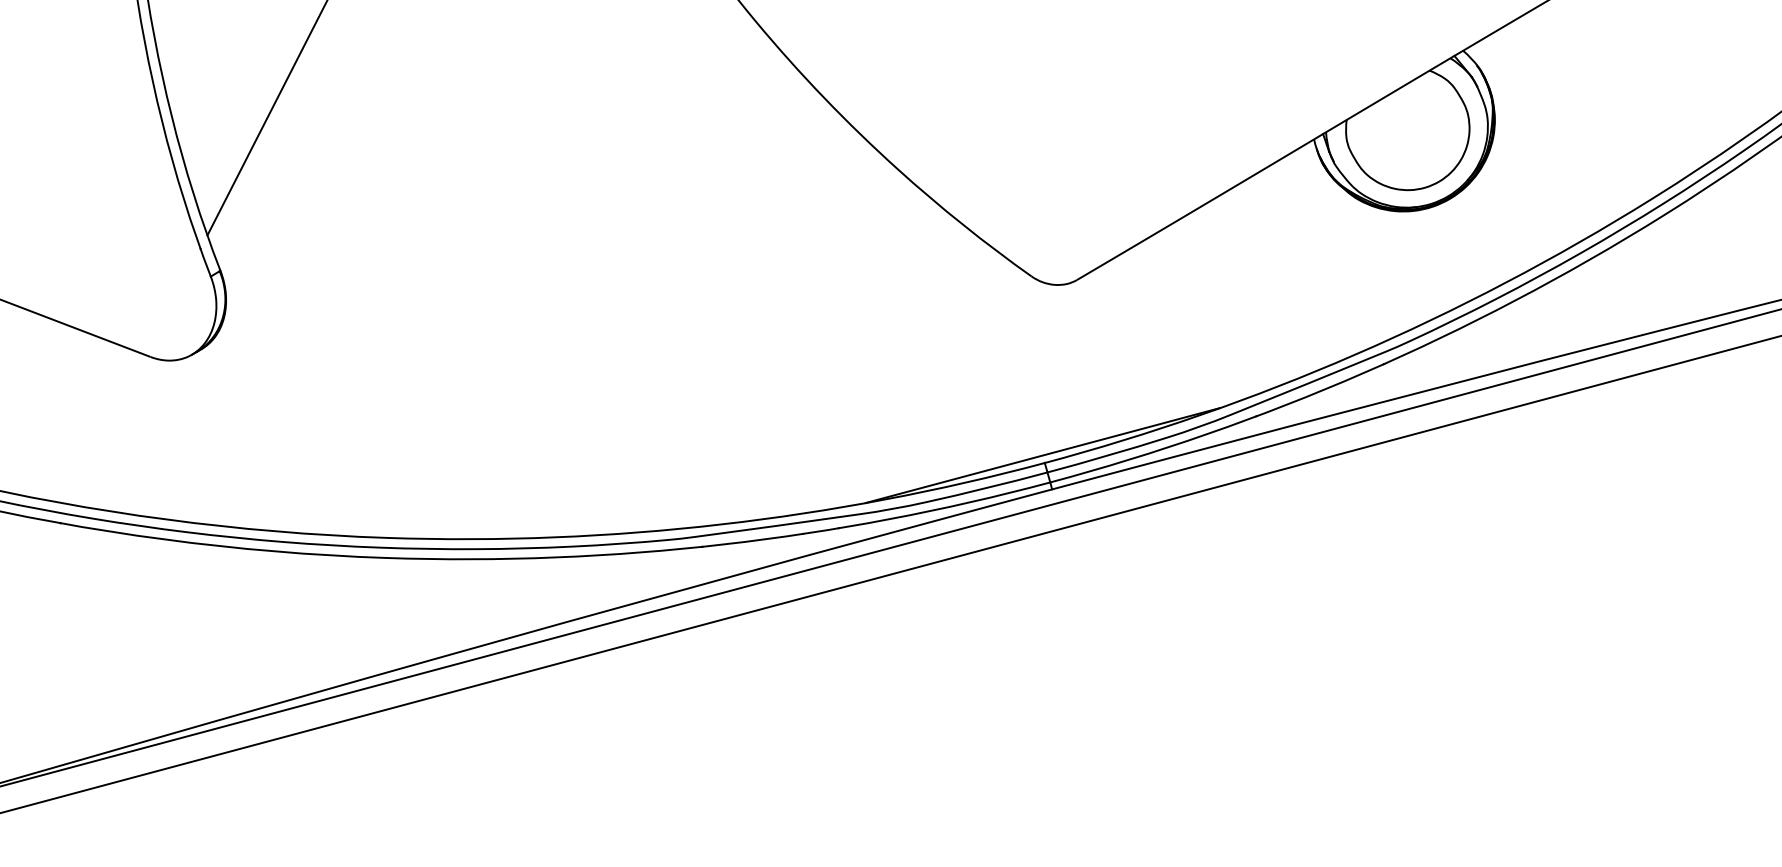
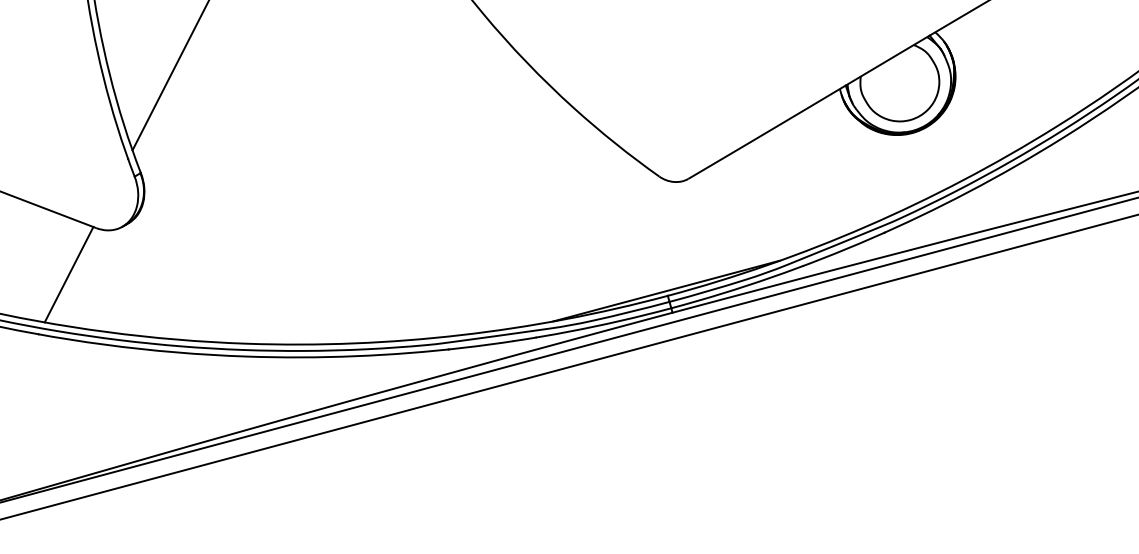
line: (107, 429) -> (68, 274), added

